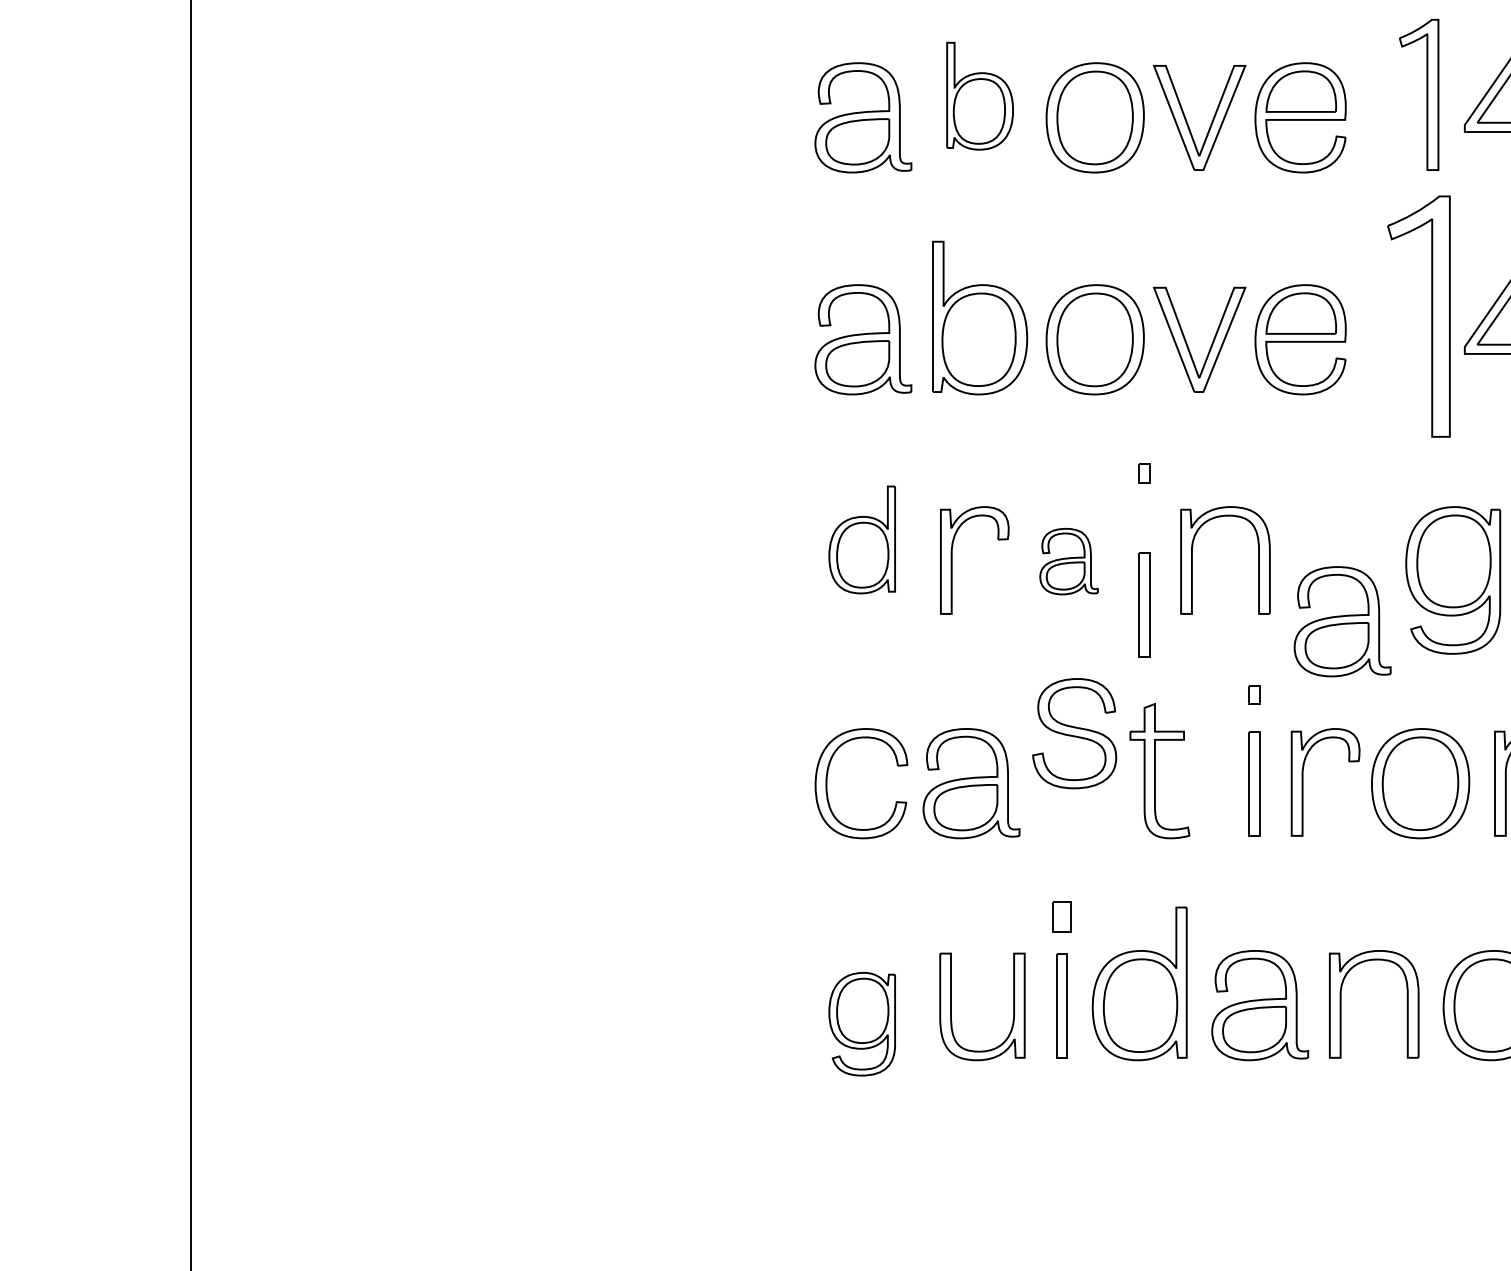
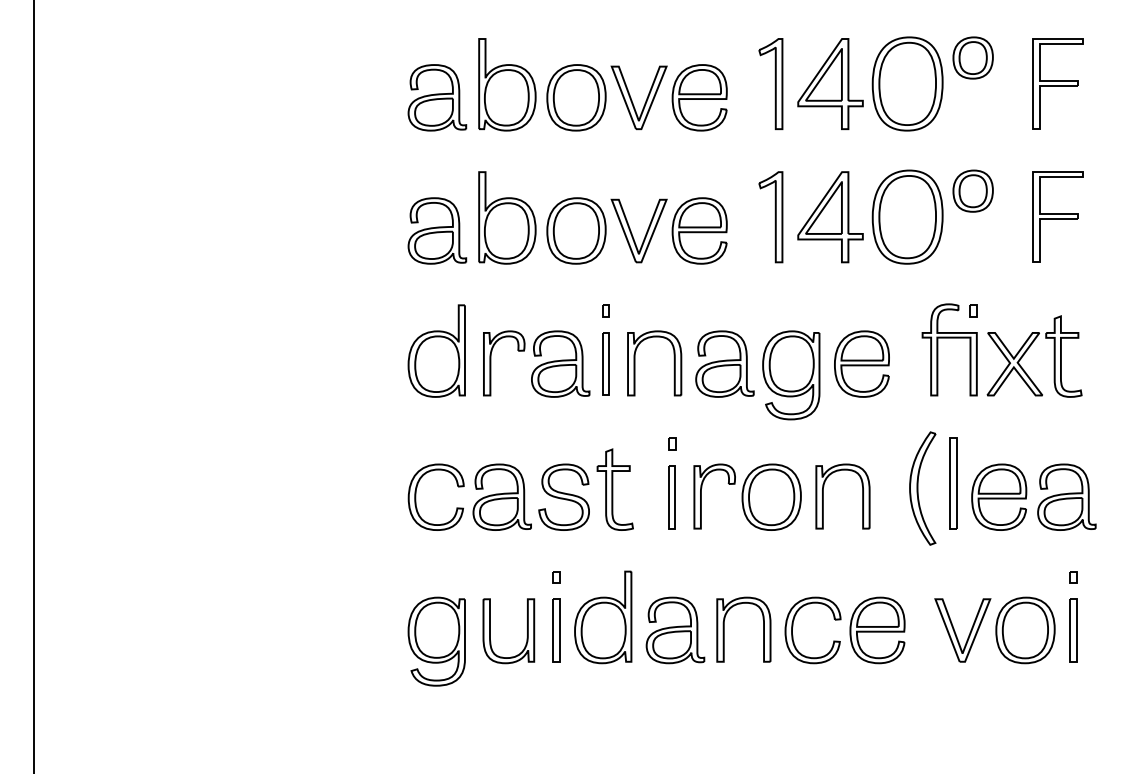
part: (980, 95) -> (507, 84), size x1.43
part: (1418, 317) -> (770, 217), size x0.62
part: (861, 538) -> (436, 350), size x1.43
part: (1068, 560) -> (560, 363), size x1.67
part: (1143, 603) -> (605, 363), moved
part: (1341, 620) -> (724, 363), moved
part: (1073, 732) -> (563, 496), moved
part: (1061, 917) -> (556, 577), size x0.62
part: (861, 1023) -> (436, 641), size x1.43

